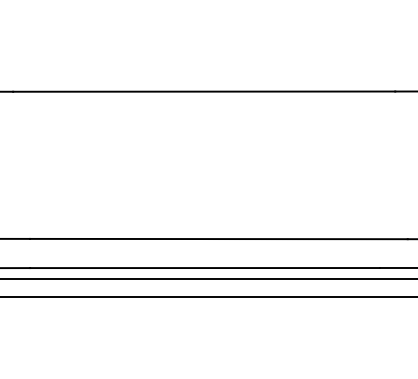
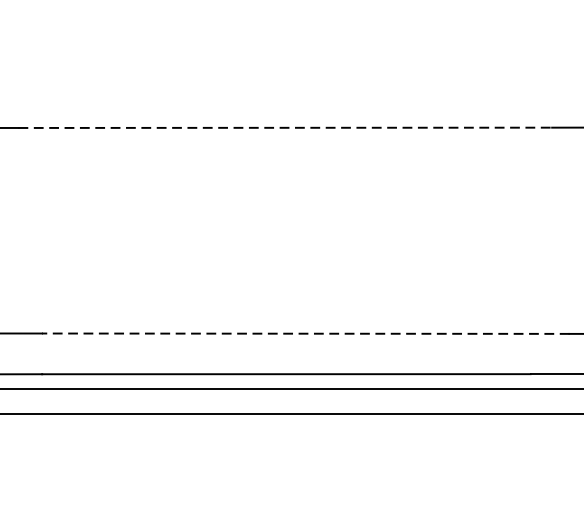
line: (204, 91) -> (285, 127), solid -> dashed
line: (218, 239) -> (305, 334), solid -> dashed

